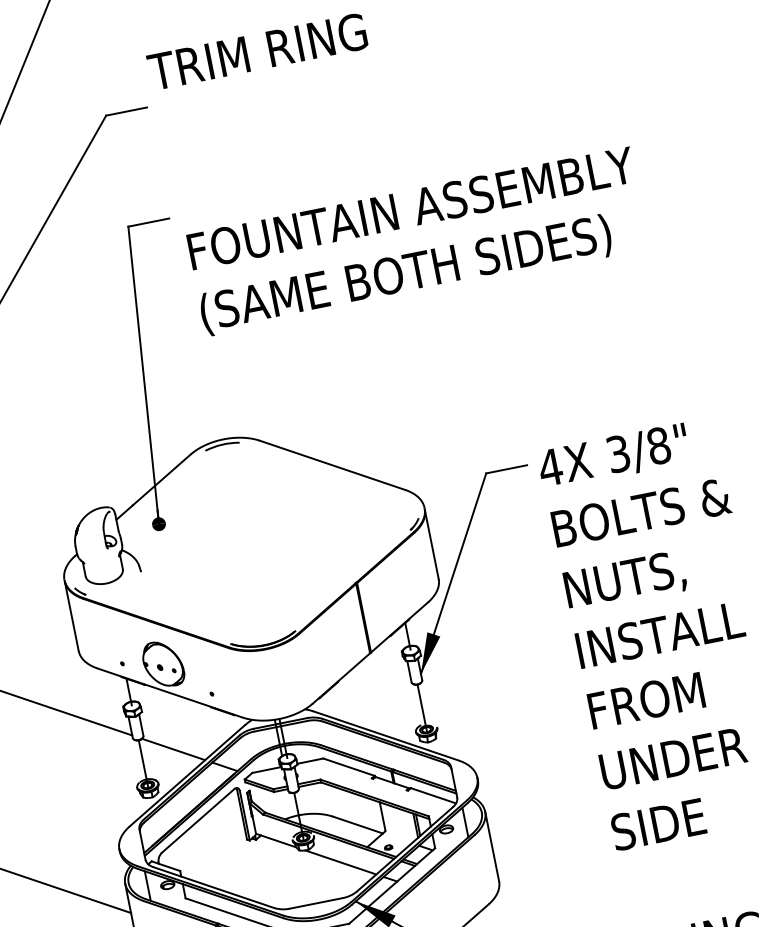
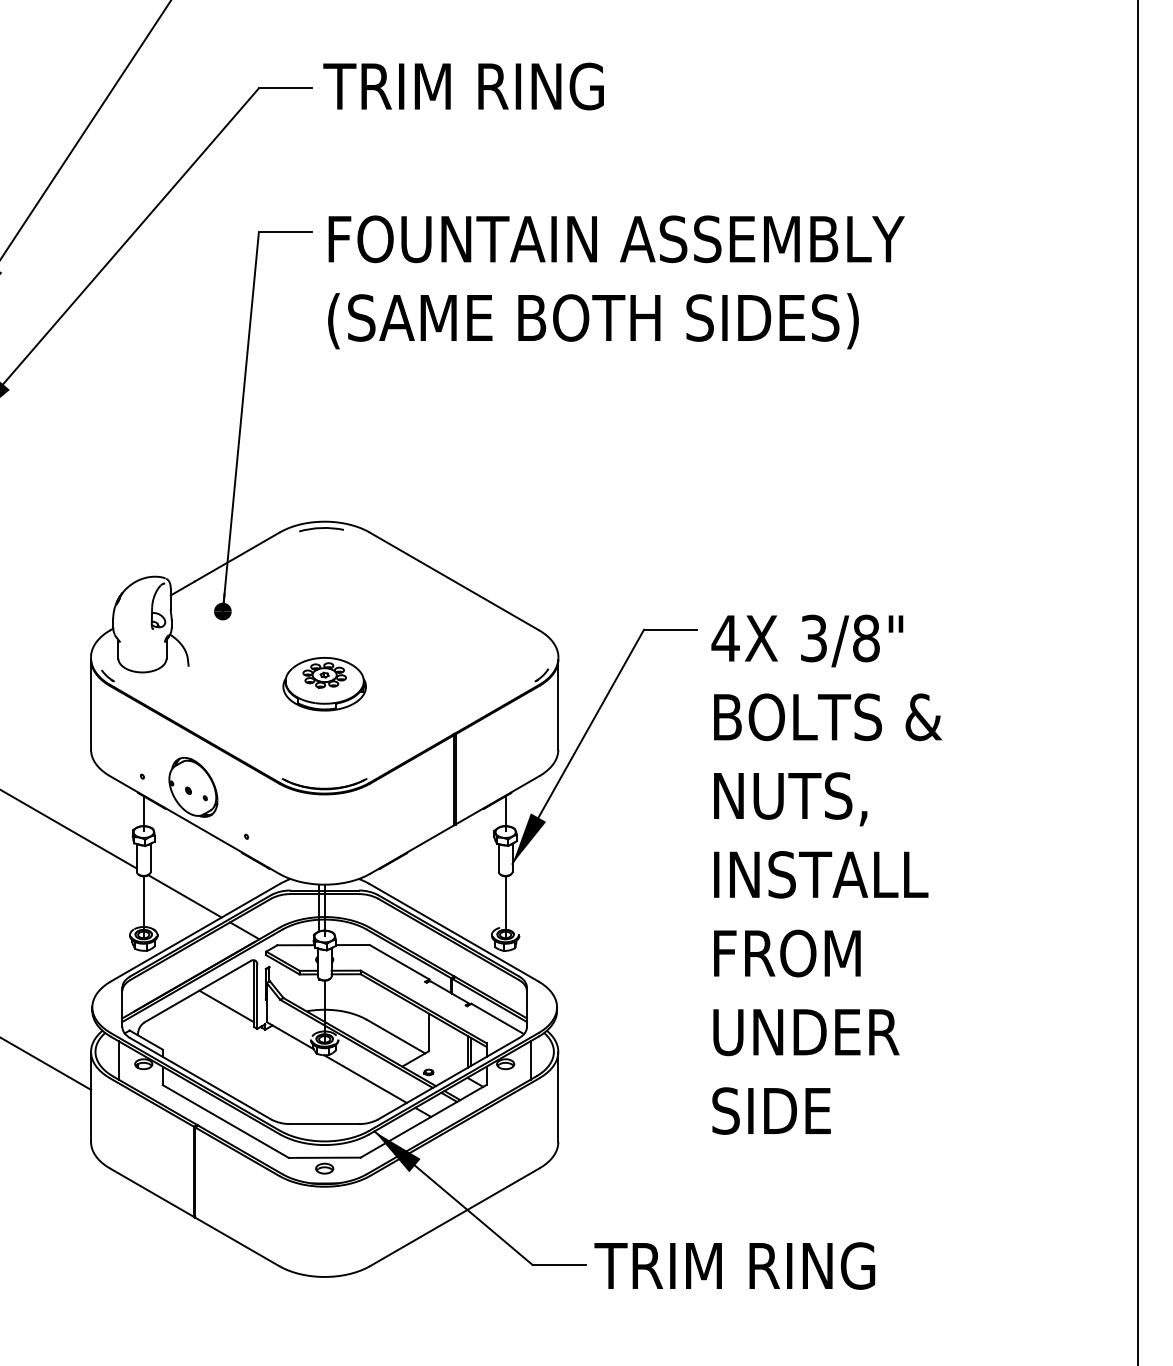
text: (257, 51) -> (463, 86), moved
text: (417, 241) -> (616, 282), moved
part: (248, 564) -> (324, 684), added
line: (222, 827) -> (226, 1006), added

